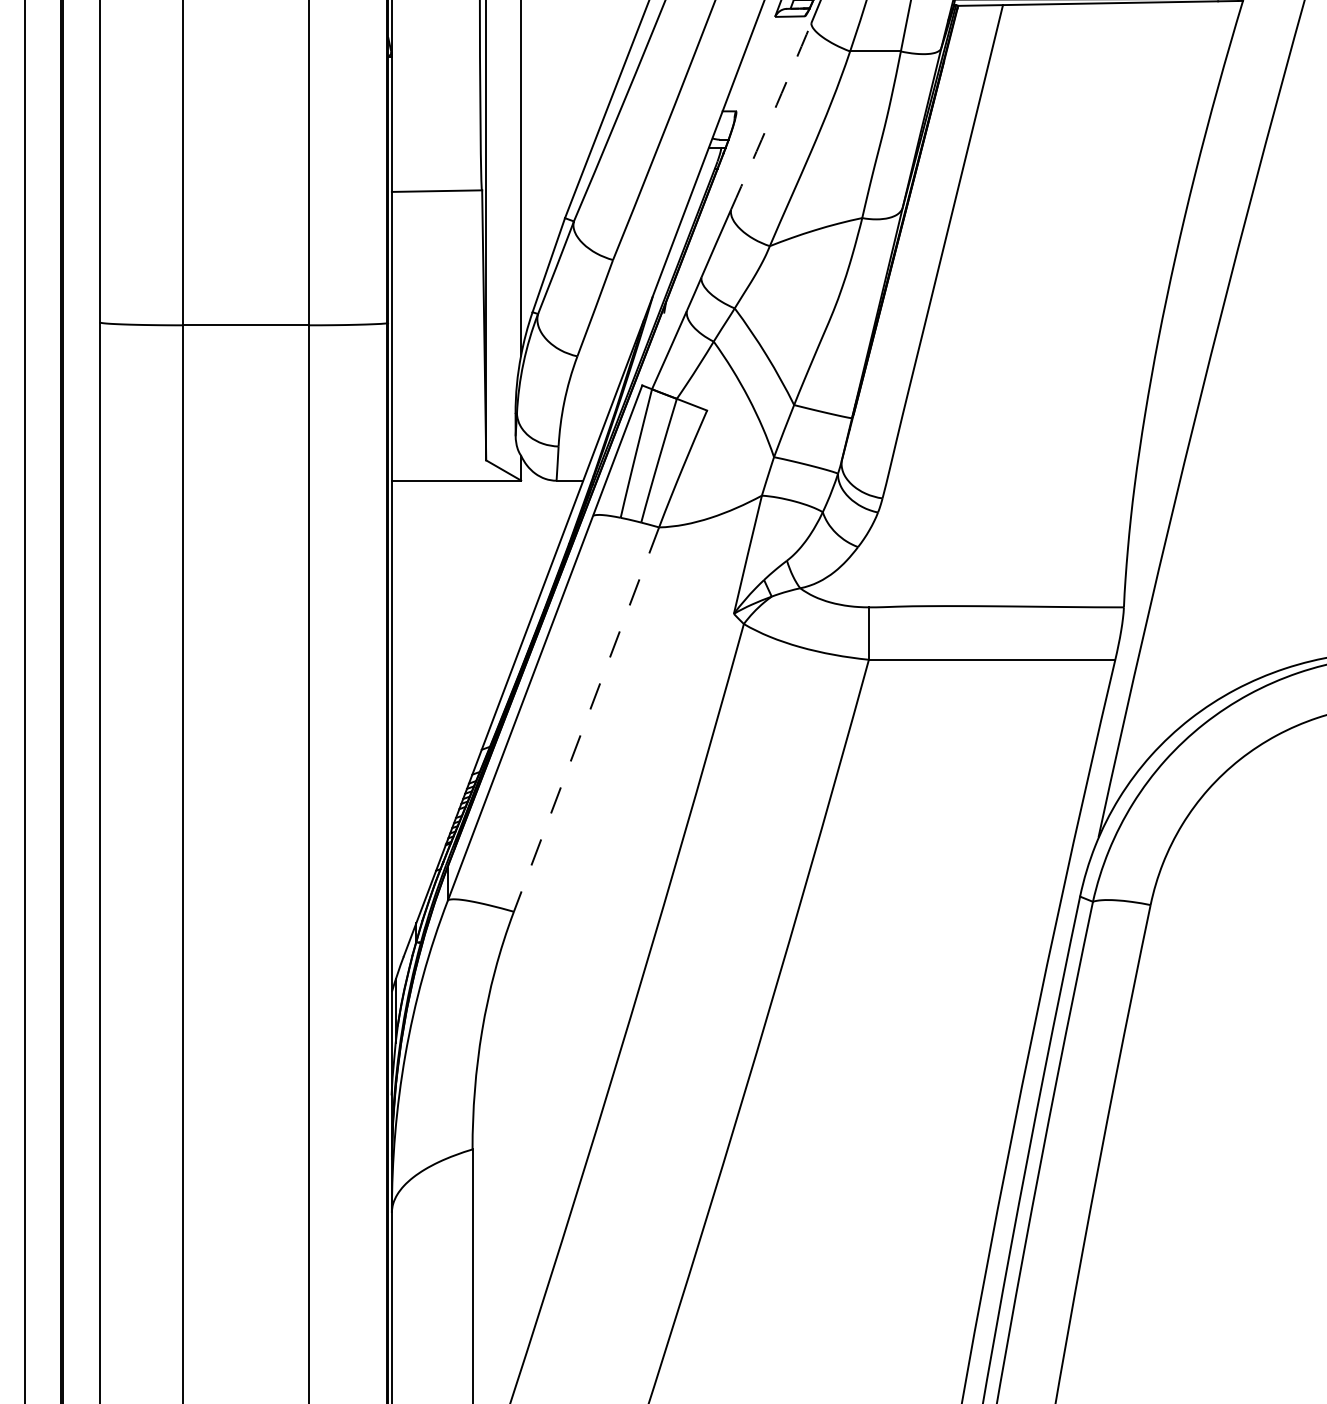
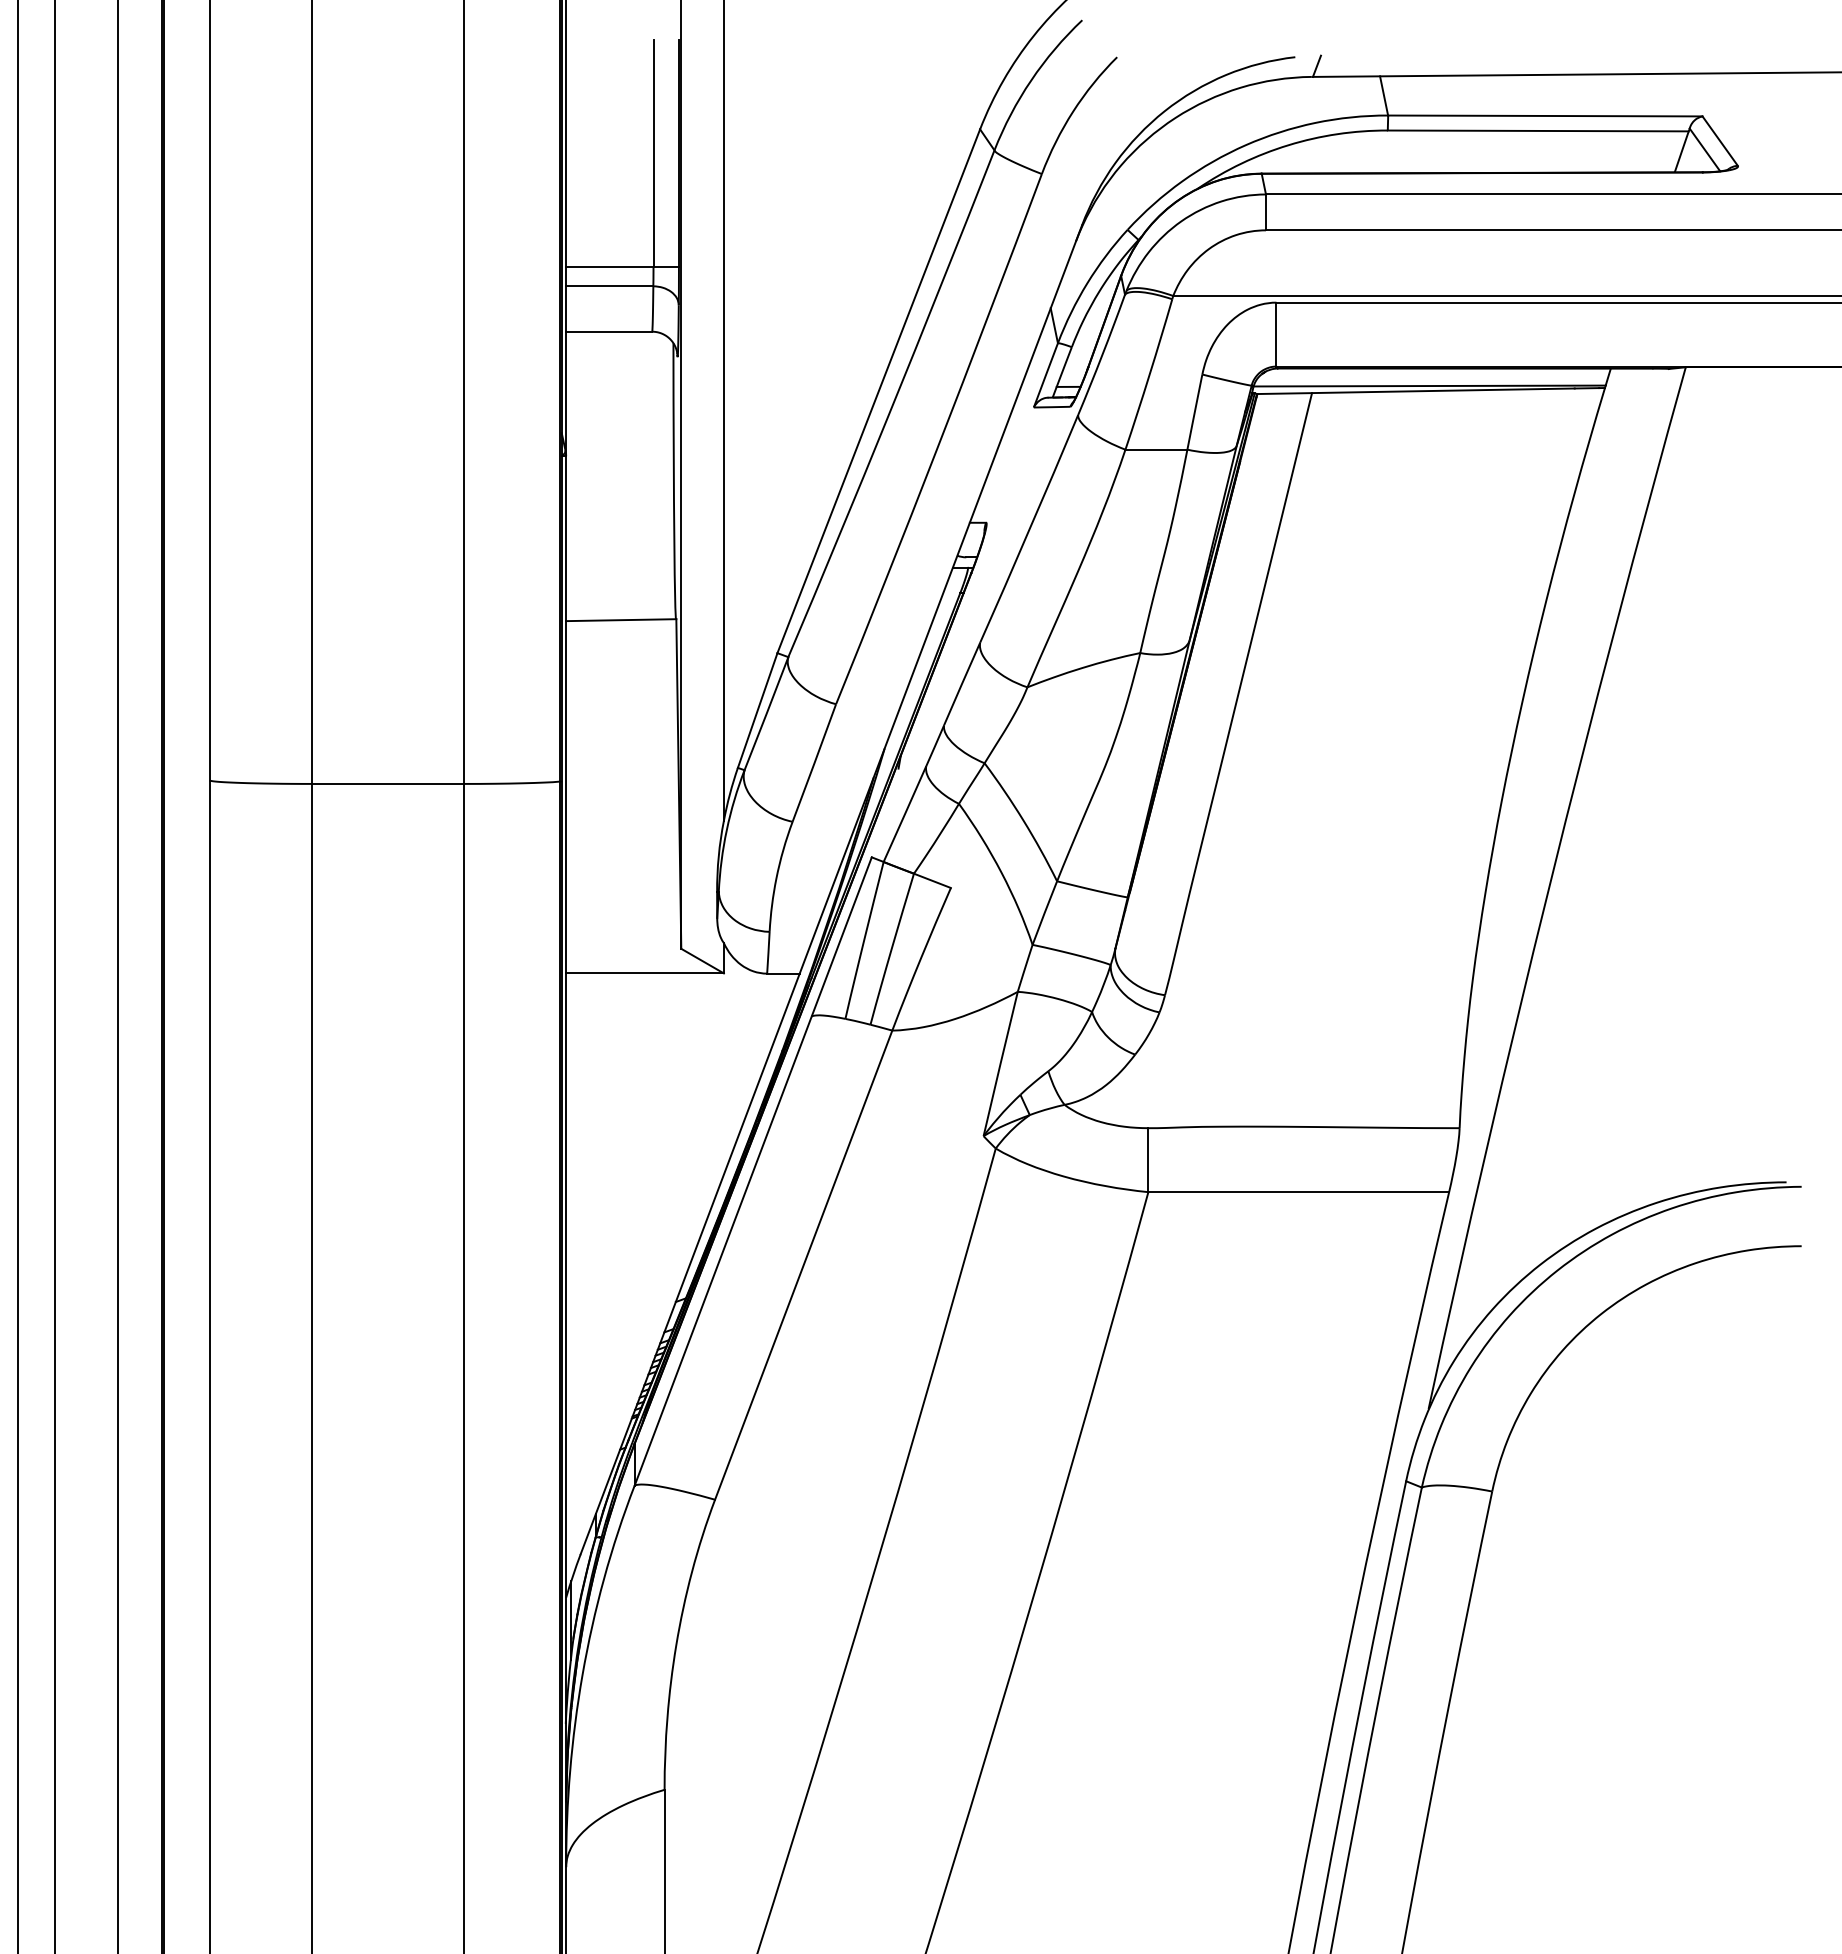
arc: (771, 116) -> (1029, 529), dashed -> solid
line: (586, 719) -> (803, 1265), dashed -> solid

